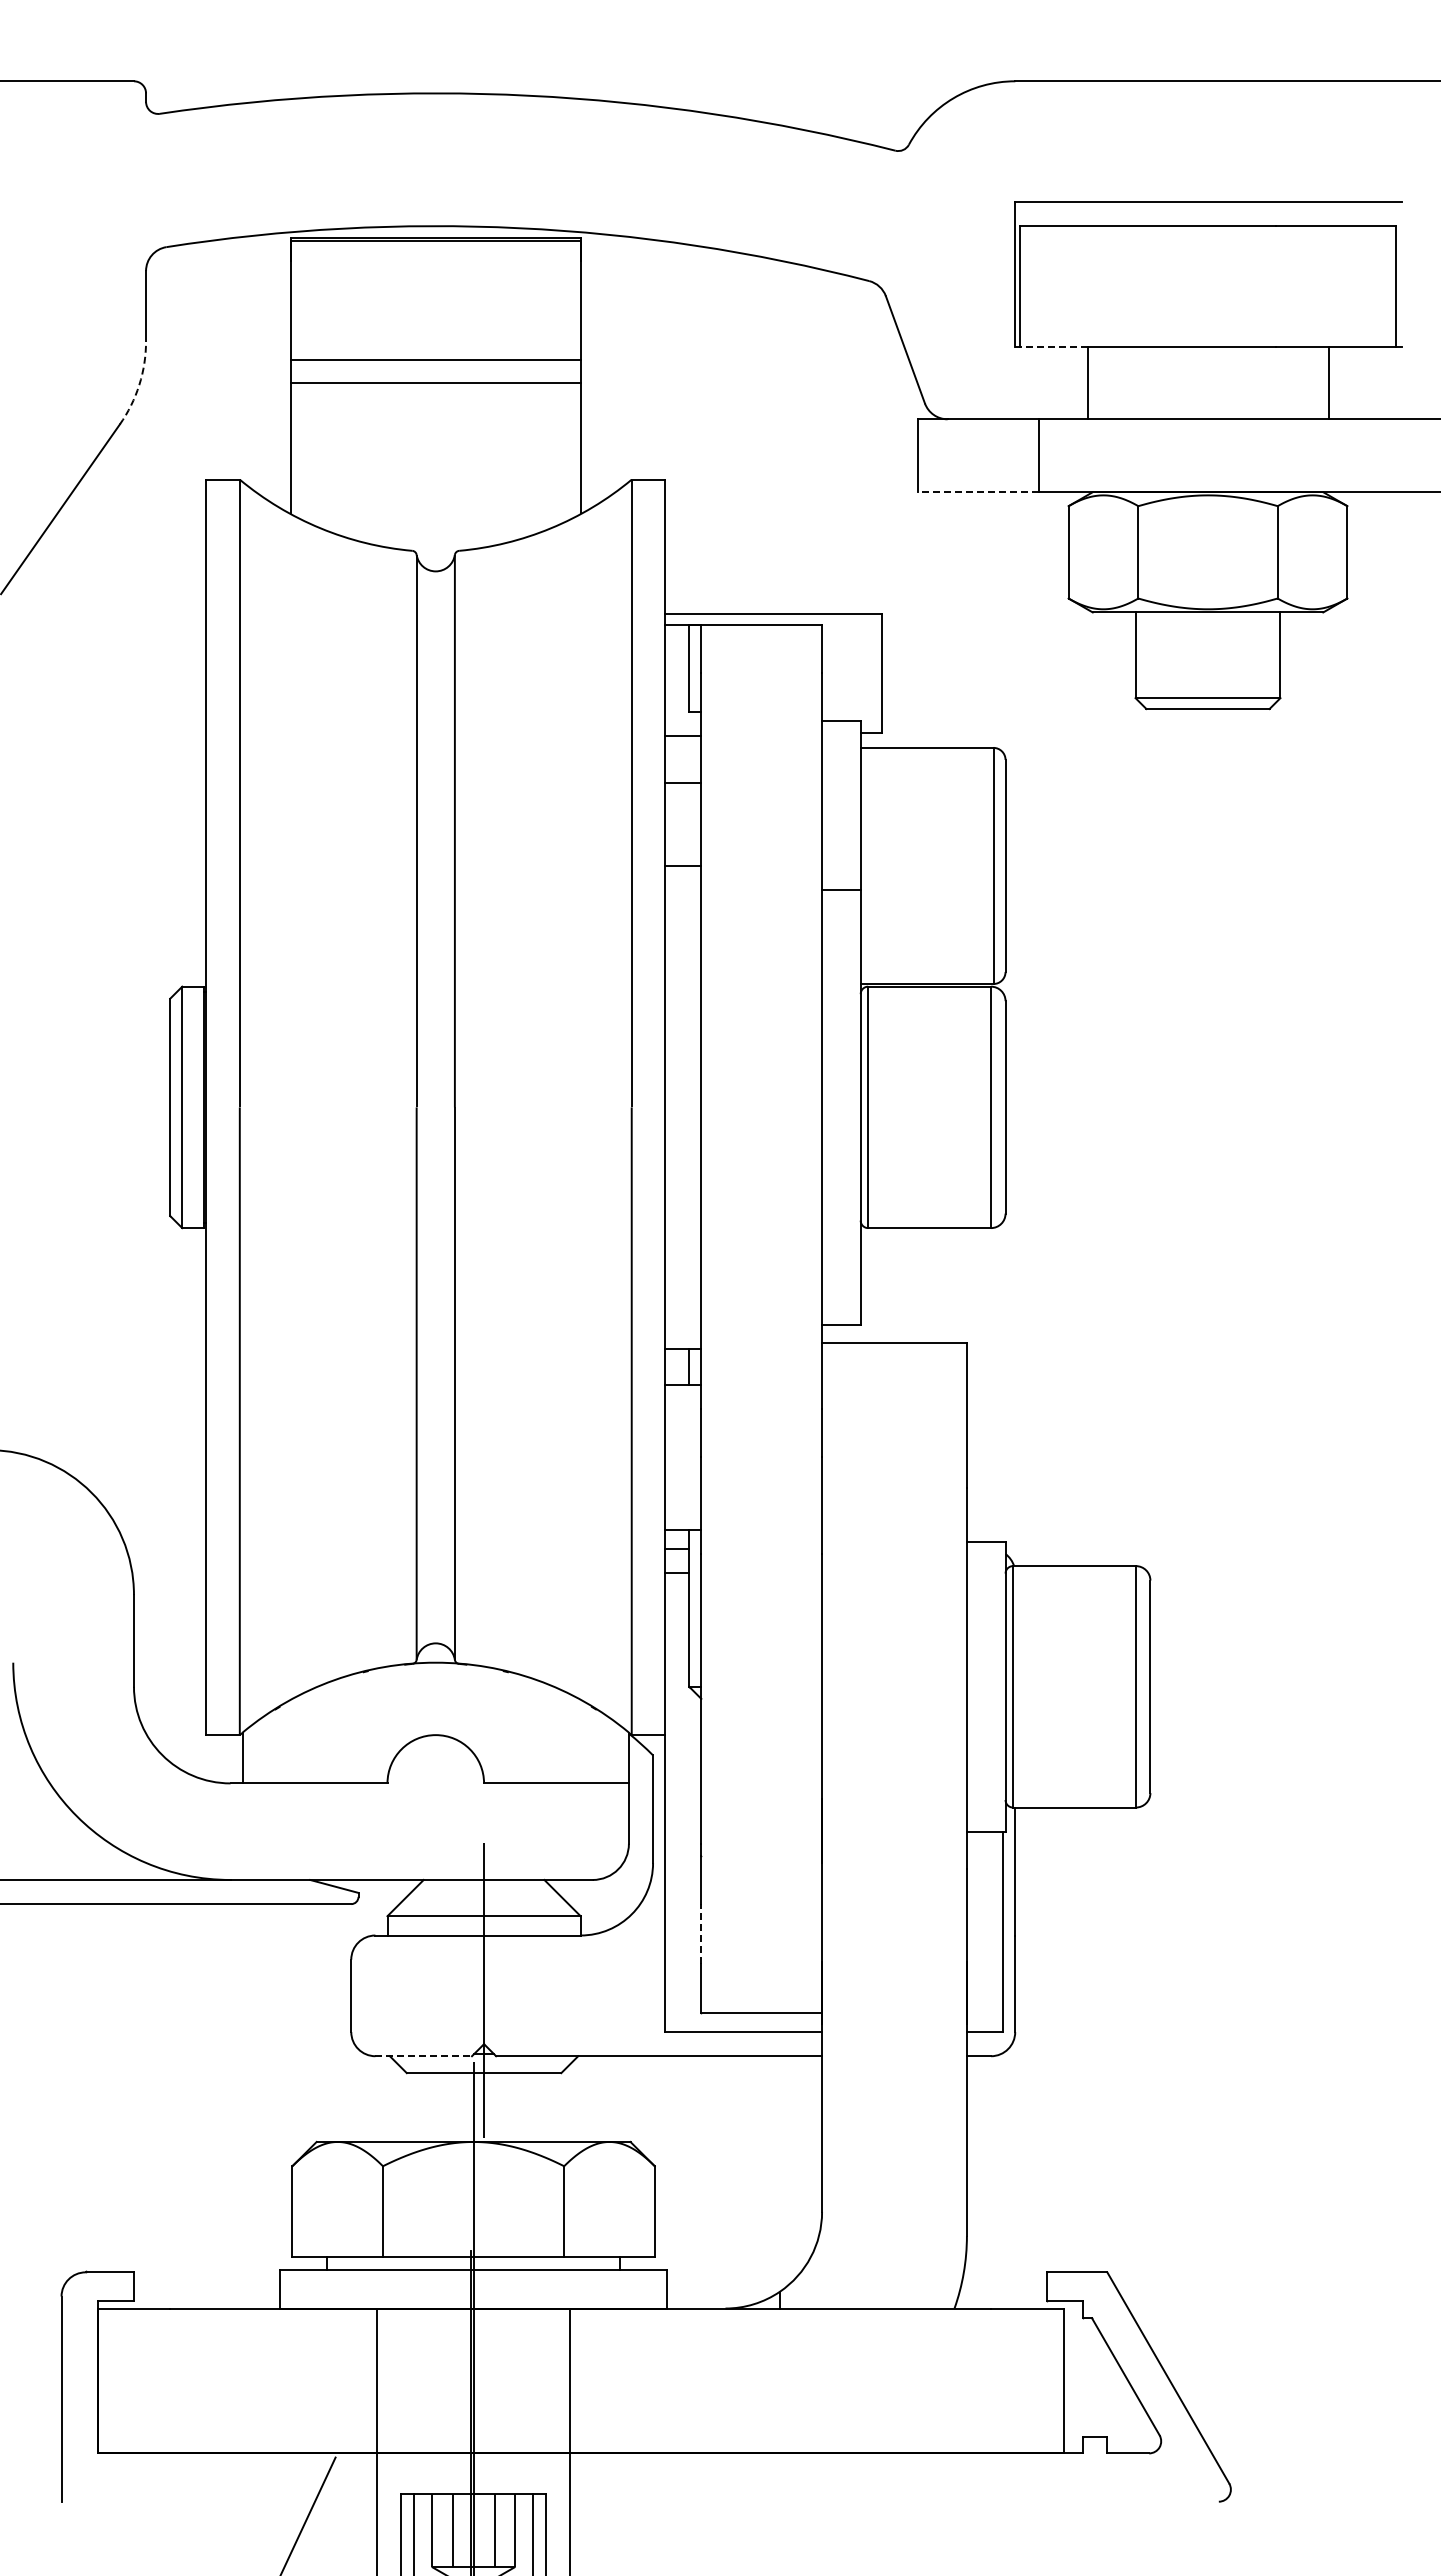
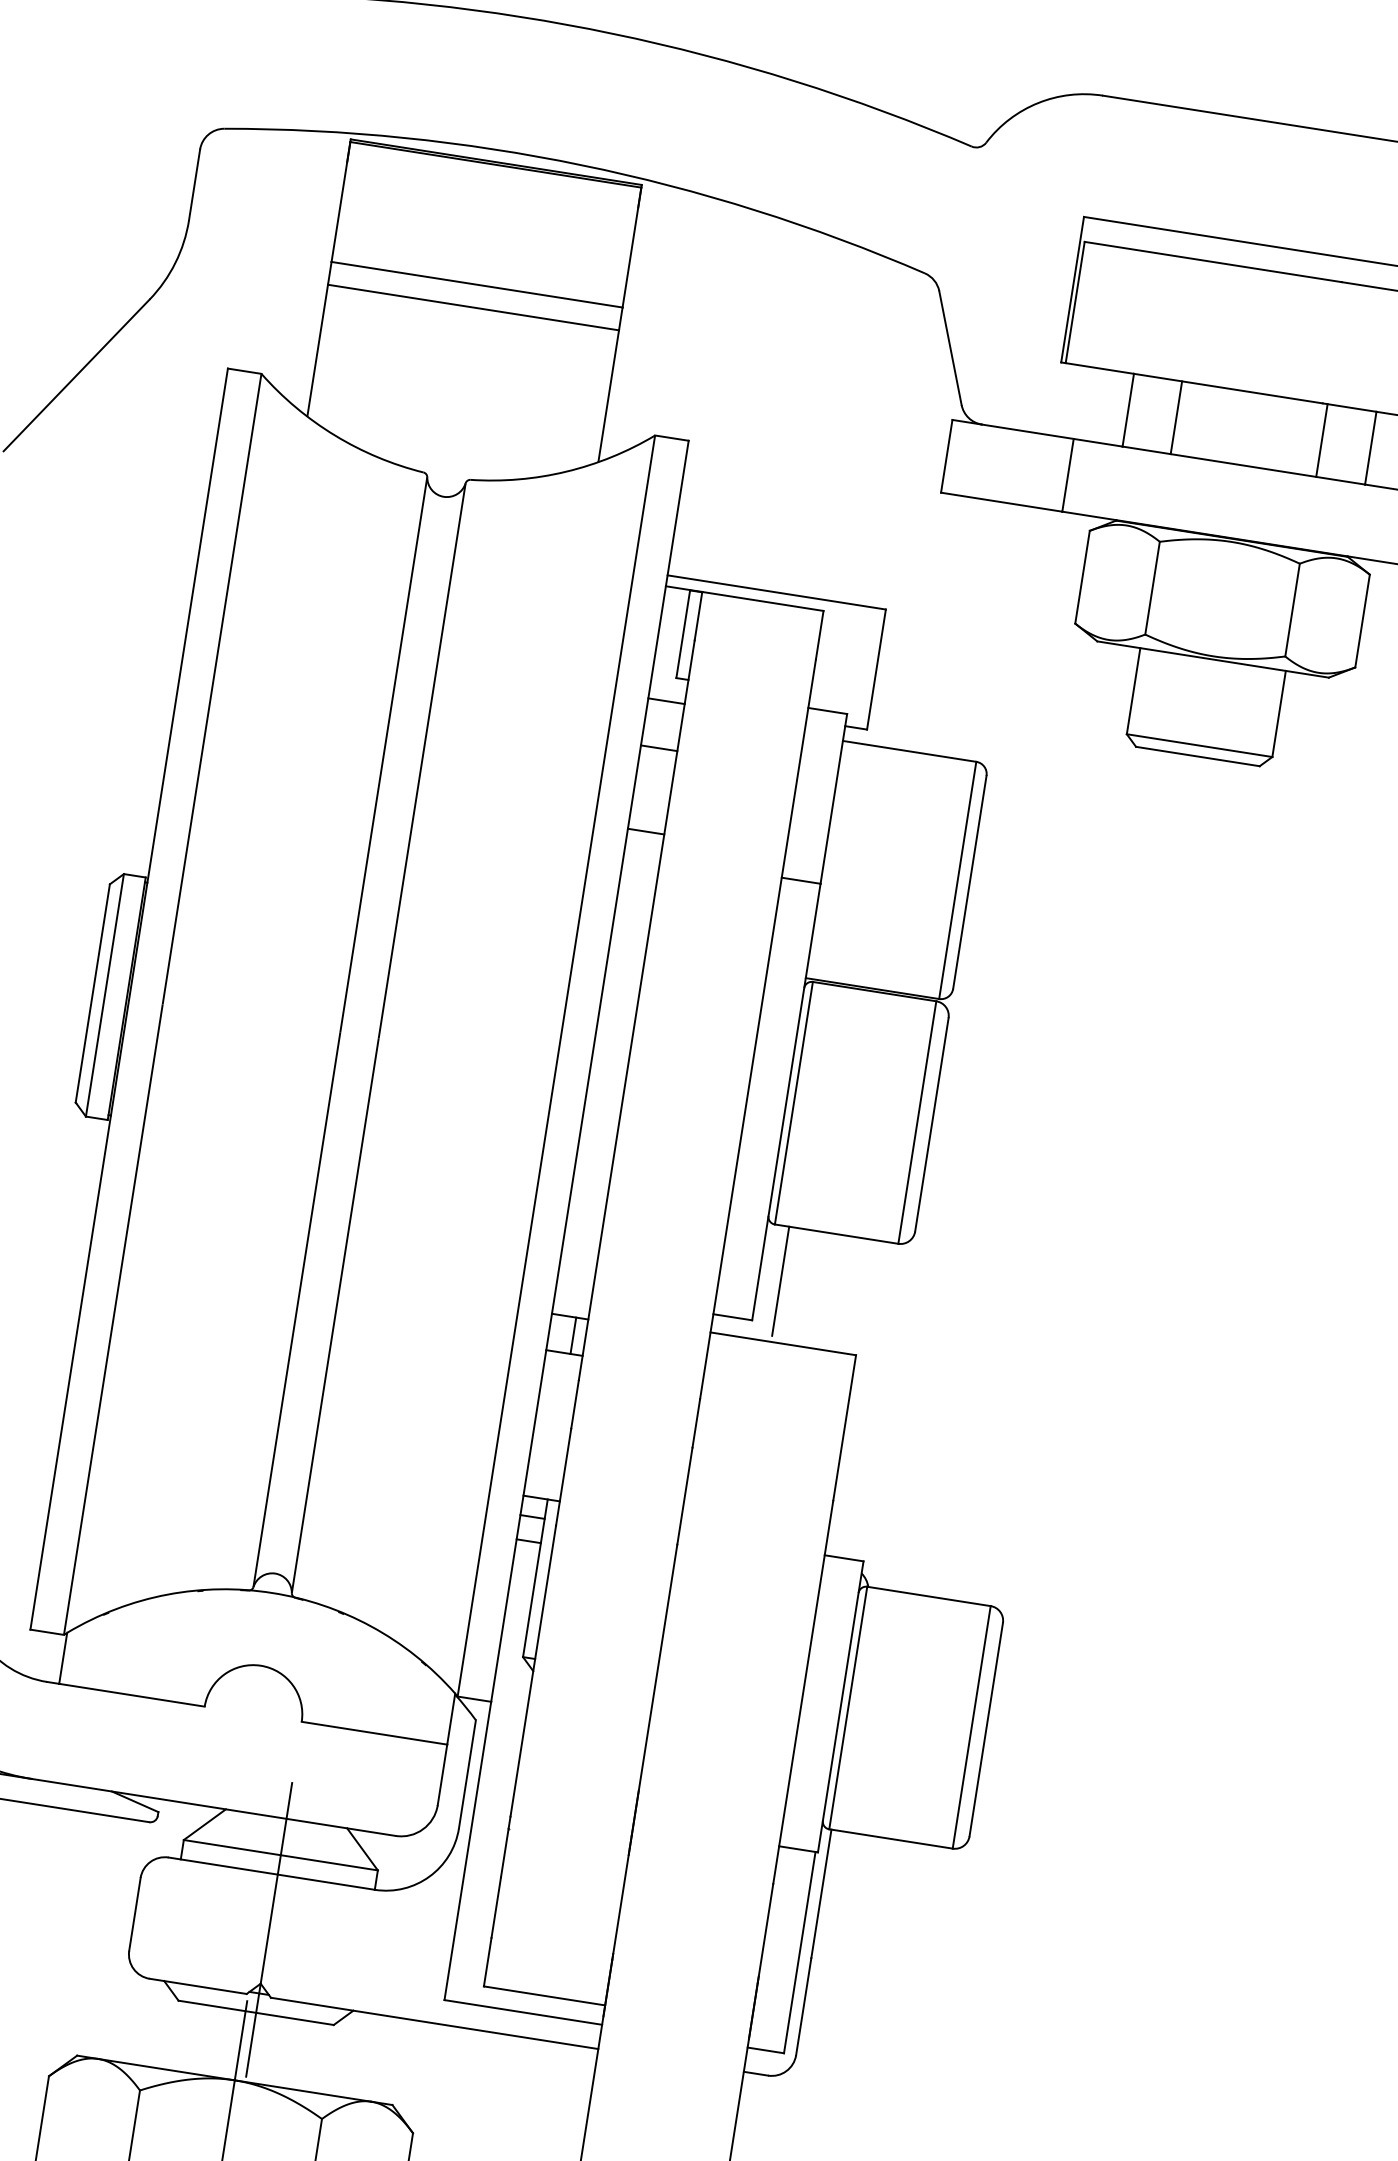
line: (1051, 346) -> (1097, 367), dashed -> solid
line: (1135, 382) -> (1176, 417), added
line: (1280, 382) -> (1322, 439), added
arc: (139, 384) -> (175, 262), dashed -> solid
line: (978, 491) -> (1001, 501), dashed -> solid
line: (882, 1282) -> (780, 1281), added
line: (701, 1933) -> (496, 1906), dashed -> solid
line: (424, 2056) -> (198, 1986), dashed -> solid

